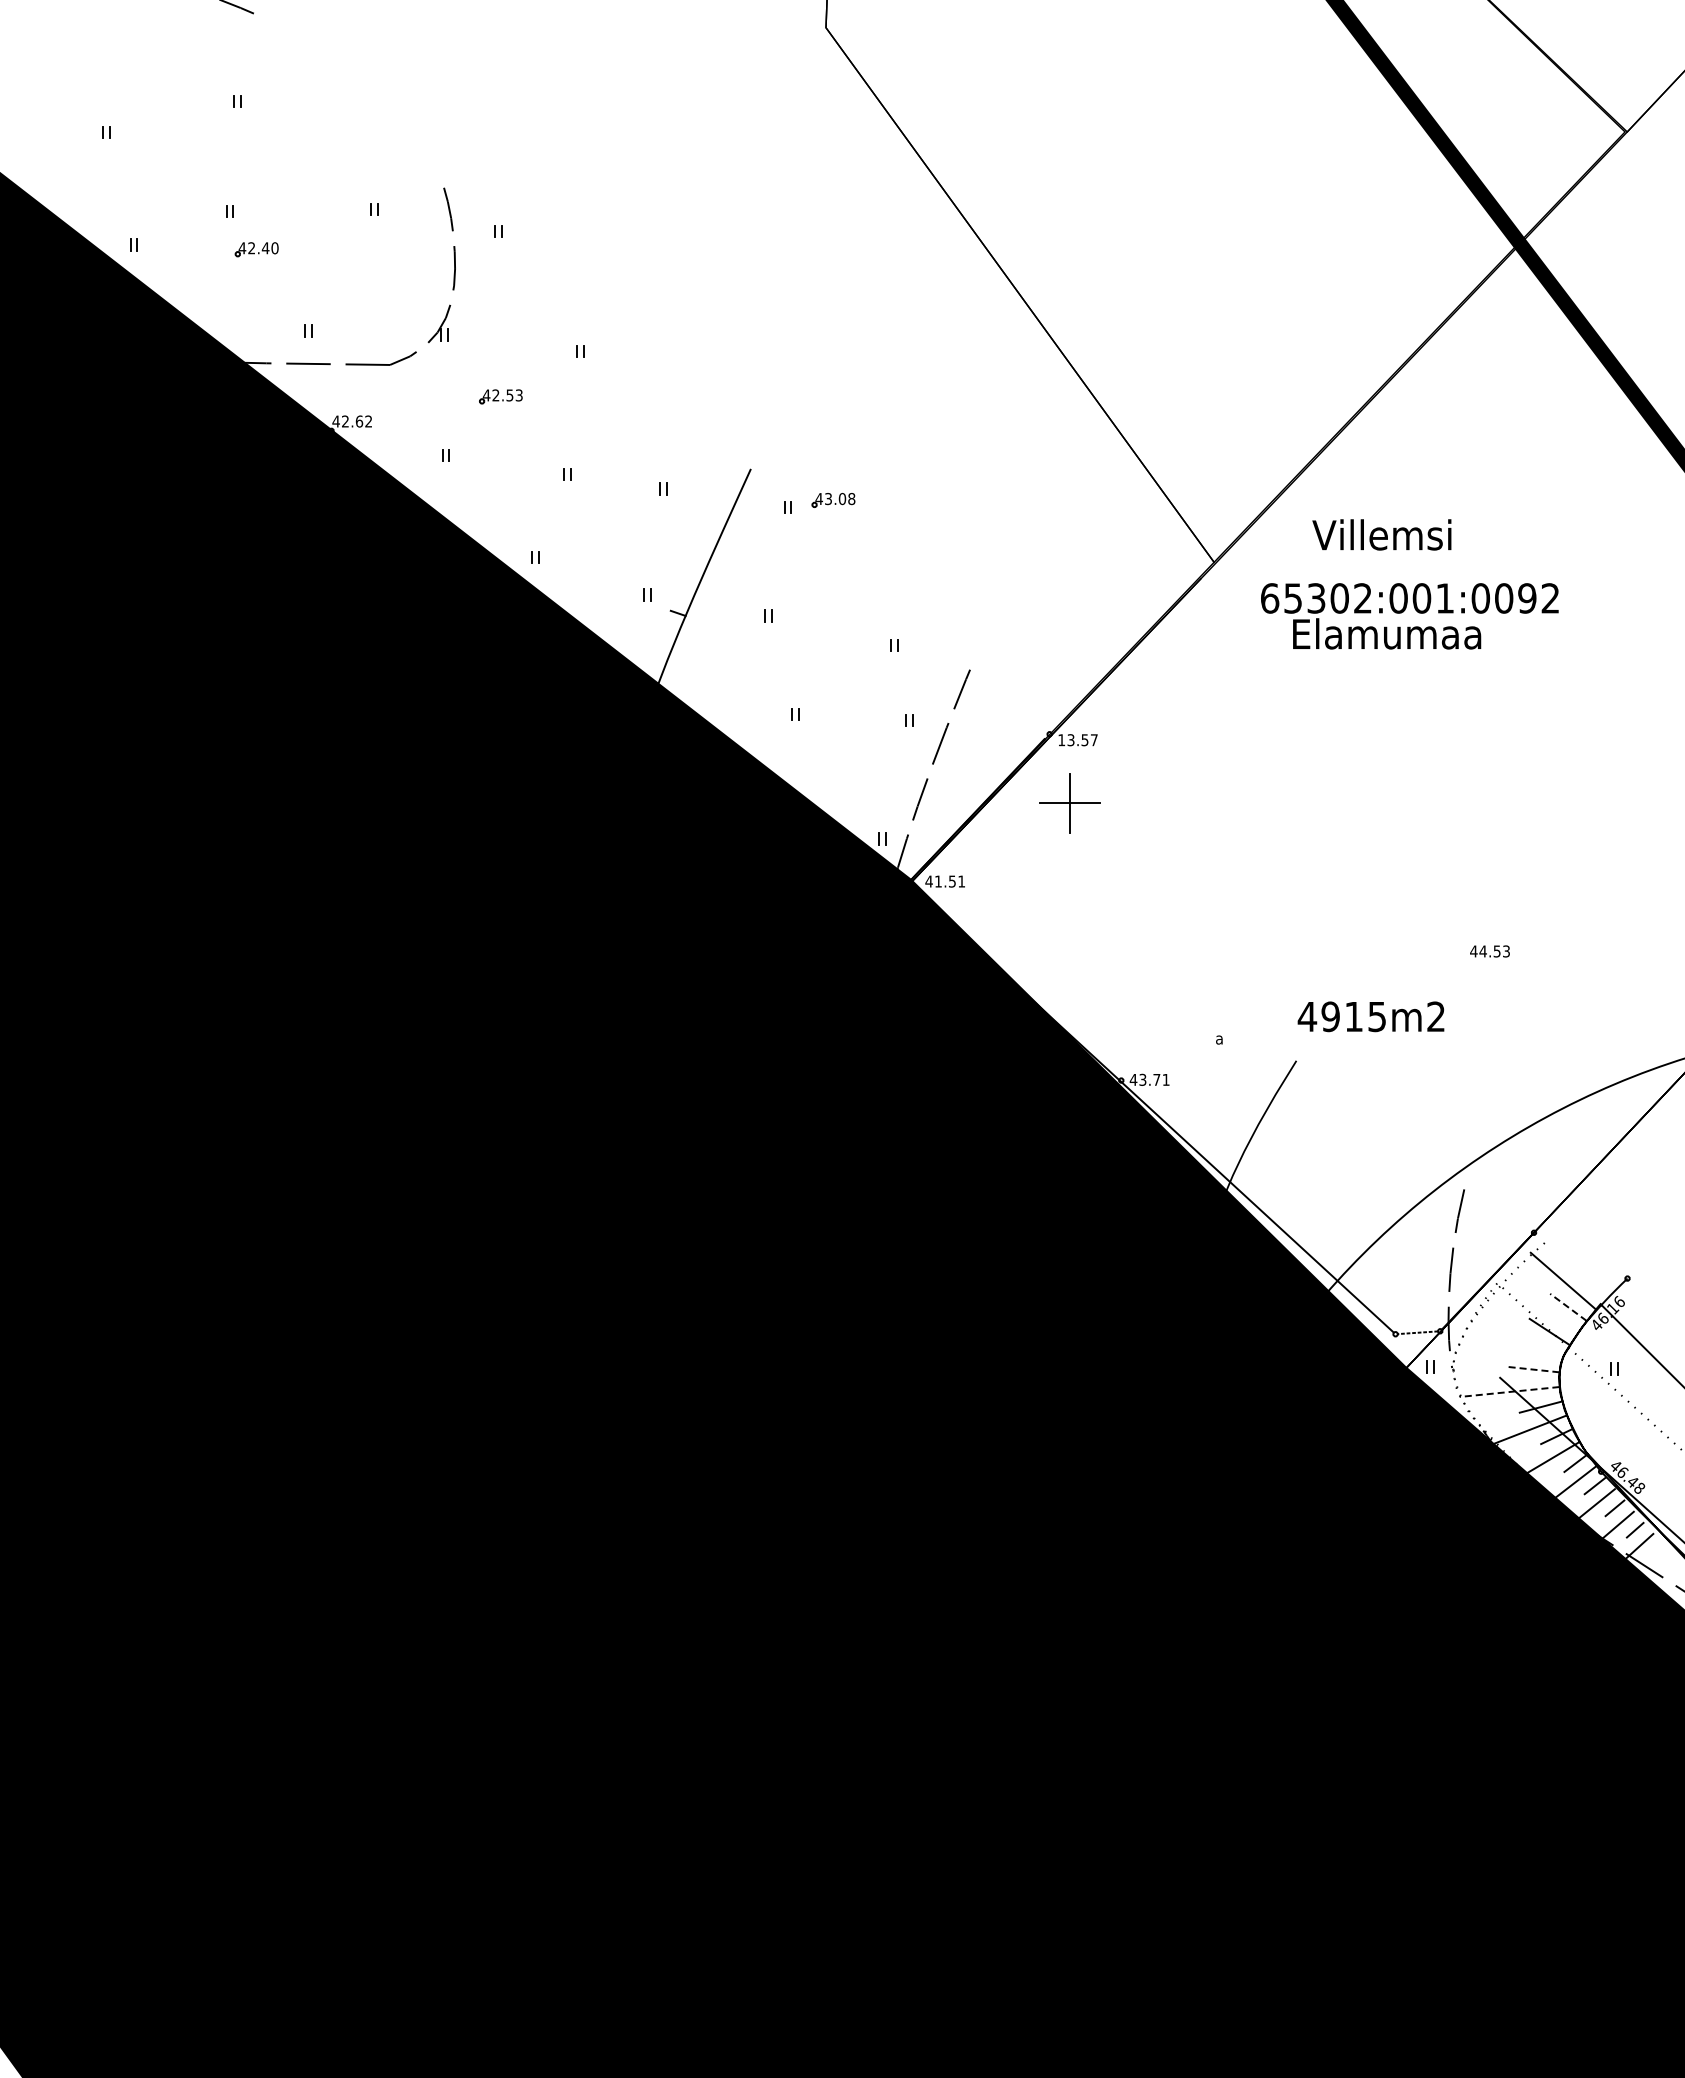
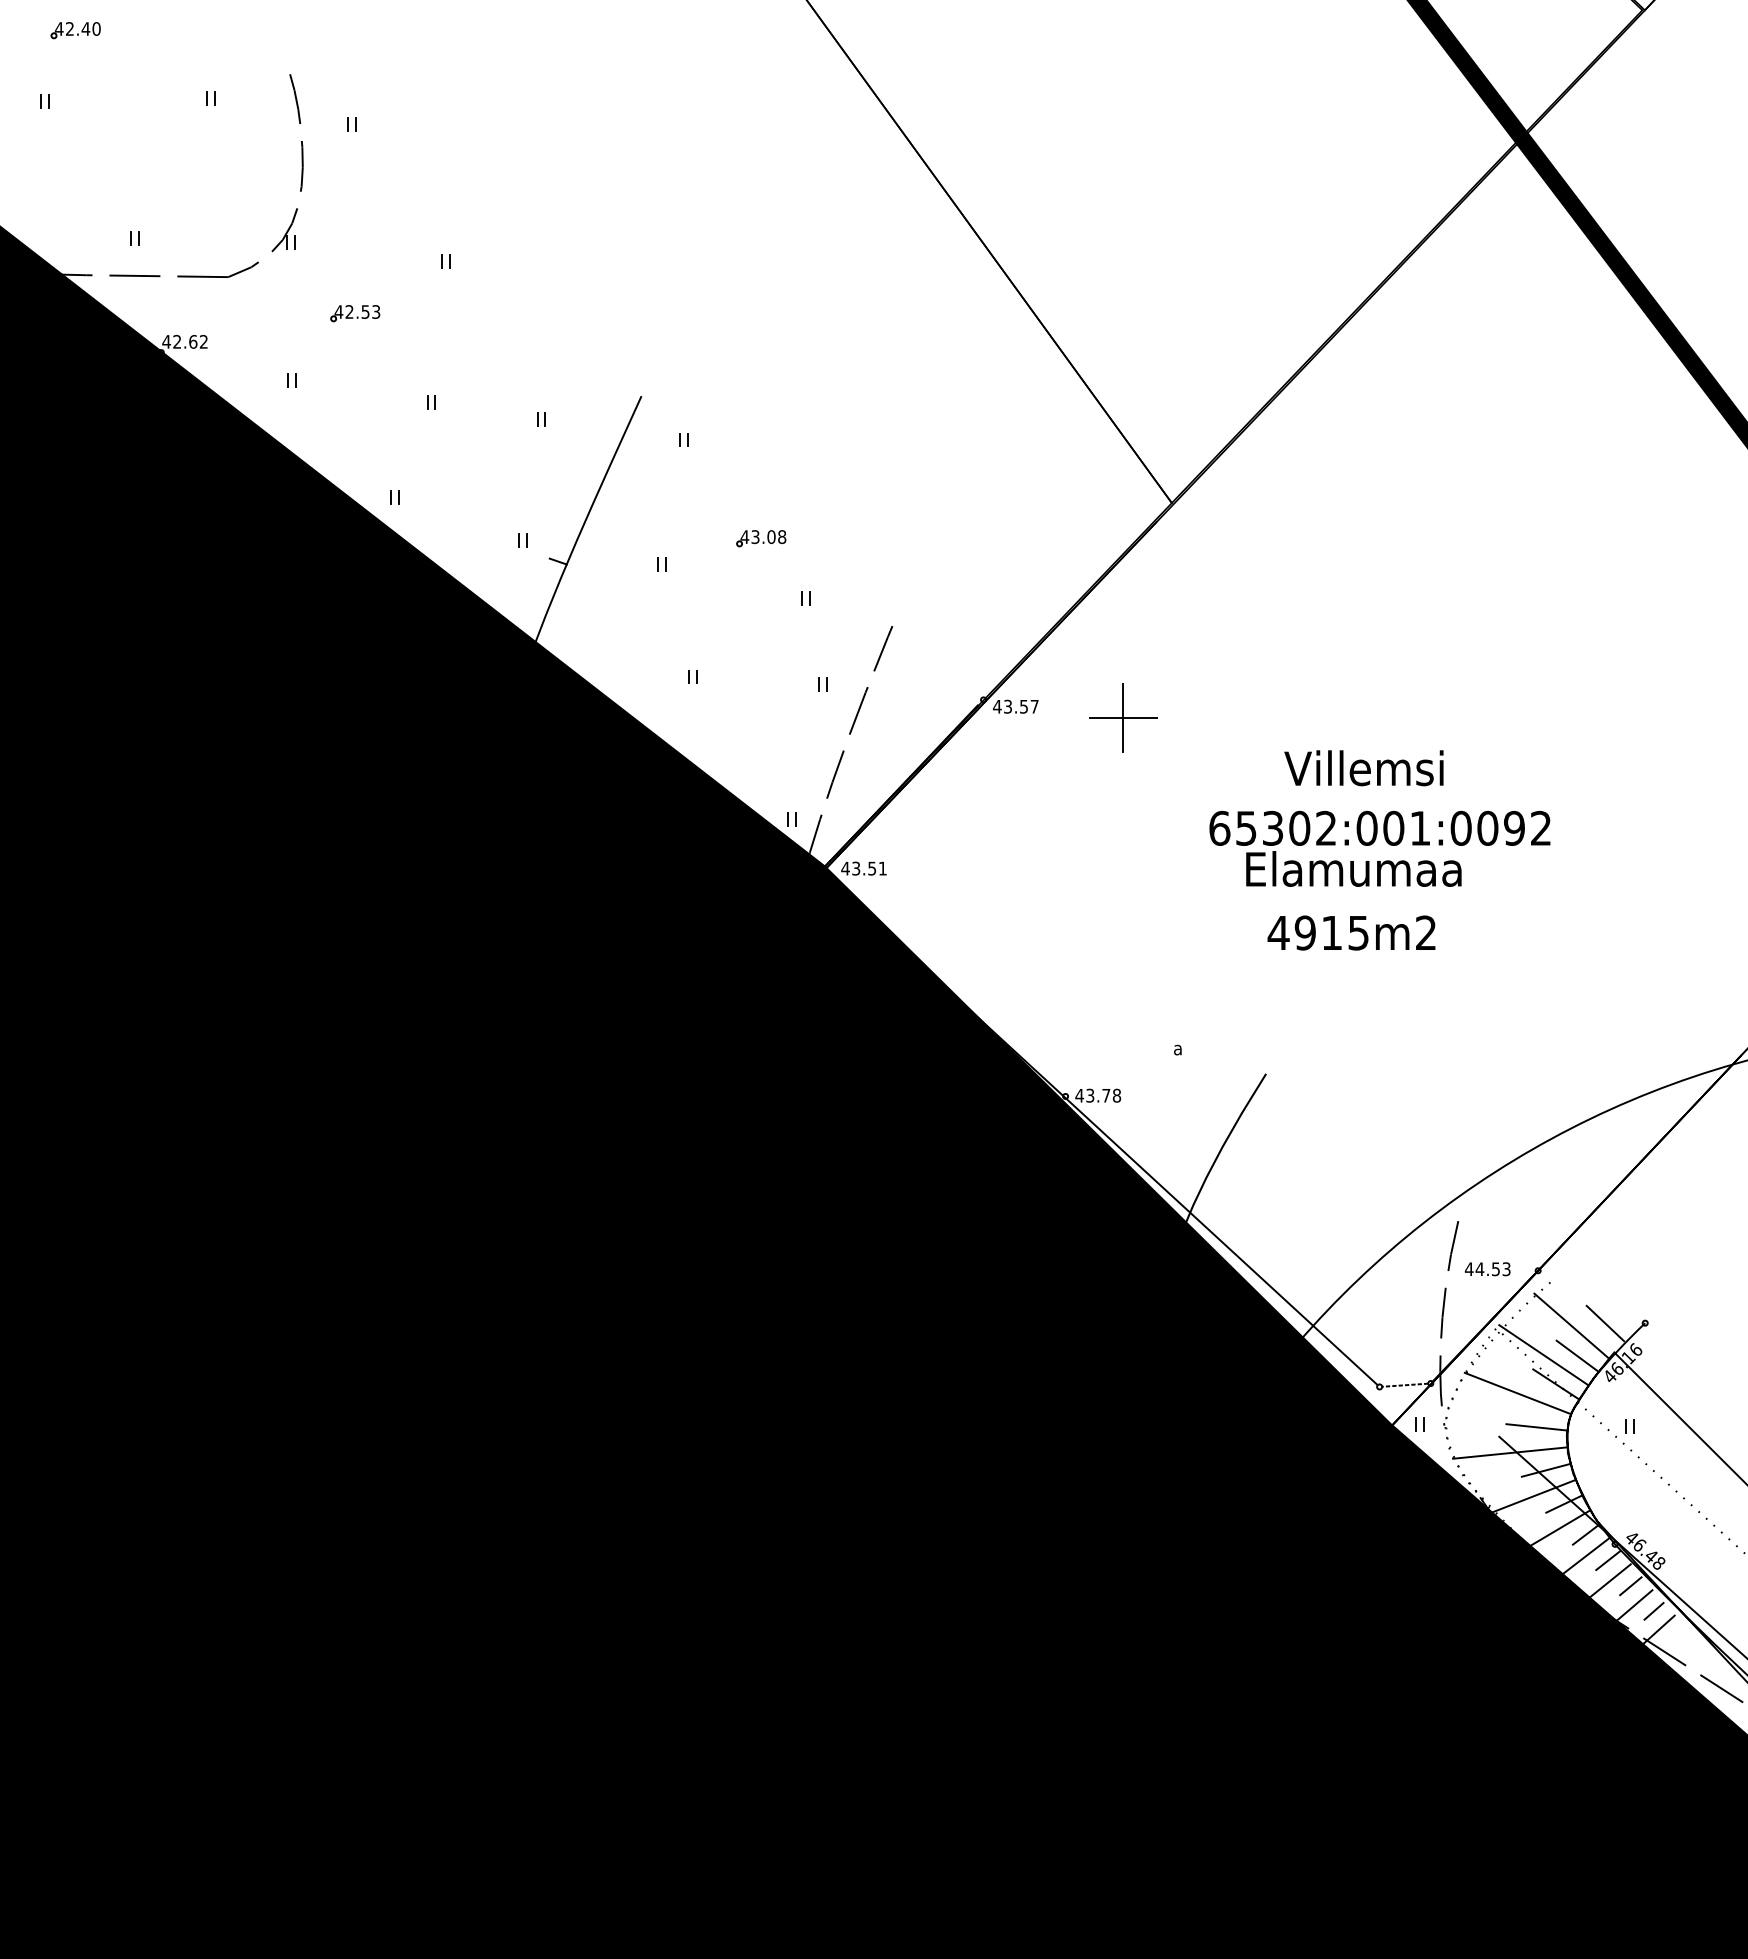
part: (256, 249) -> (75, 30), moved
part: (833, 500) -> (761, 538), moved
text: (1381, 534) -> (1363, 767), moved
text: (1409, 616) -> (1379, 849), moved
text: (1061, 740) -> (997, 707), 13.57 -> 43.57
part: (1069, 803) -> (1123, 718), moved
text: (938, 881) -> (856, 868), 41.51 -> 43.51
text: (1489, 951) -> (1487, 1269), moved
text: (1370, 1016) -> (1350, 932), moved
text: (1165, 1079) -> (1116, 1095), 43.71 -> 43.78
line: (1592, 1278) -> (1605, 1323), added
line: (1539, 1306) -> (1544, 1355), added
line: (1568, 1307) -> (1577, 1356), dashed -> solid
line: (1516, 1339) -> (1518, 1392), added
line: (1532, 1369) -> (1536, 1427), dashed -> solid
line: (1509, 1392) -> (1510, 1453), dashed -> solid

